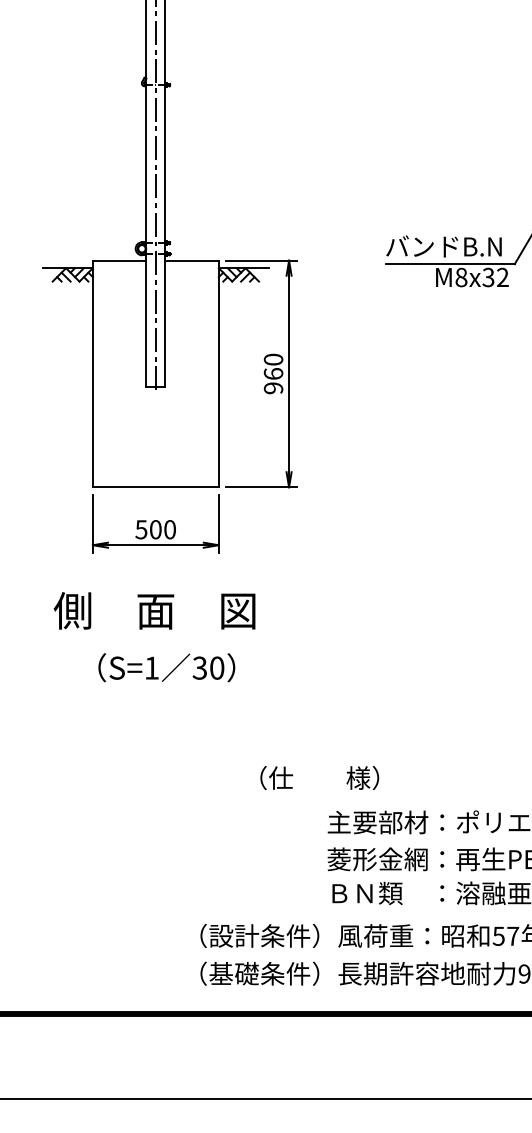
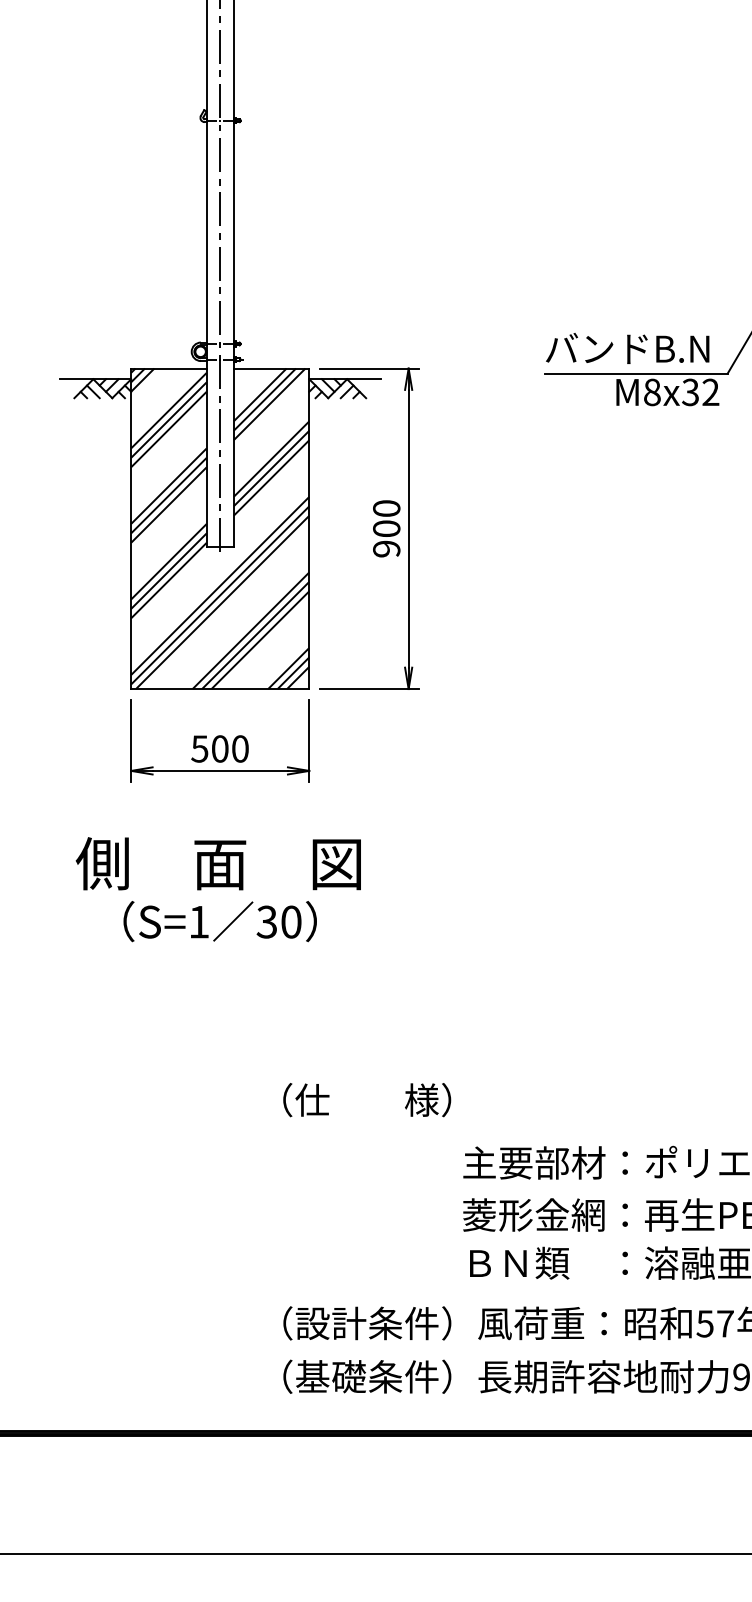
hatch: (155, 373) -> (219, 528), added
text: (273, 373) -> (386, 528), 960 -> 900
text: (166, 667) -> (219, 921), moved
text: (319, 778) -> (366, 1100), moved

